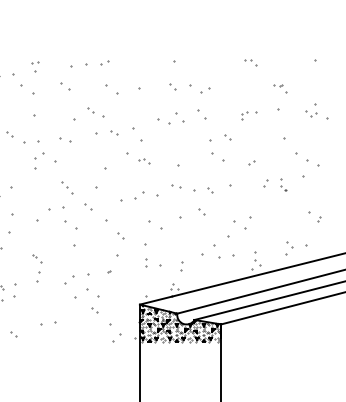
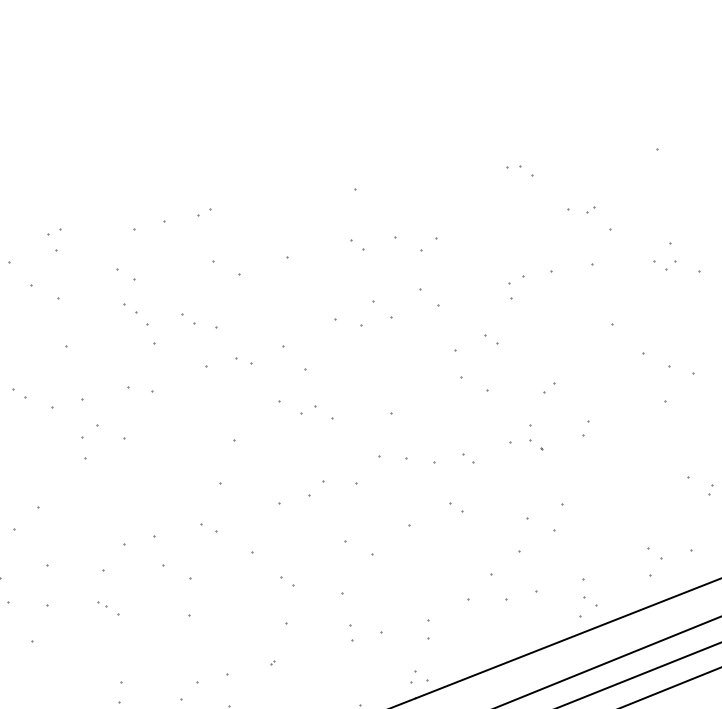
part: (280, 88) -> (591, 218), size x1.6
part: (249, 115) -> (531, 285), size x1.4
part: (144, 161) -> (318, 414), size x1.4
part: (283, 184) -> (536, 436), moved
part: (176, 186) -> (394, 459), size x1.6
part: (67, 187) -> (136, 313), moved
part: (37, 258) -> (108, 608), moved

